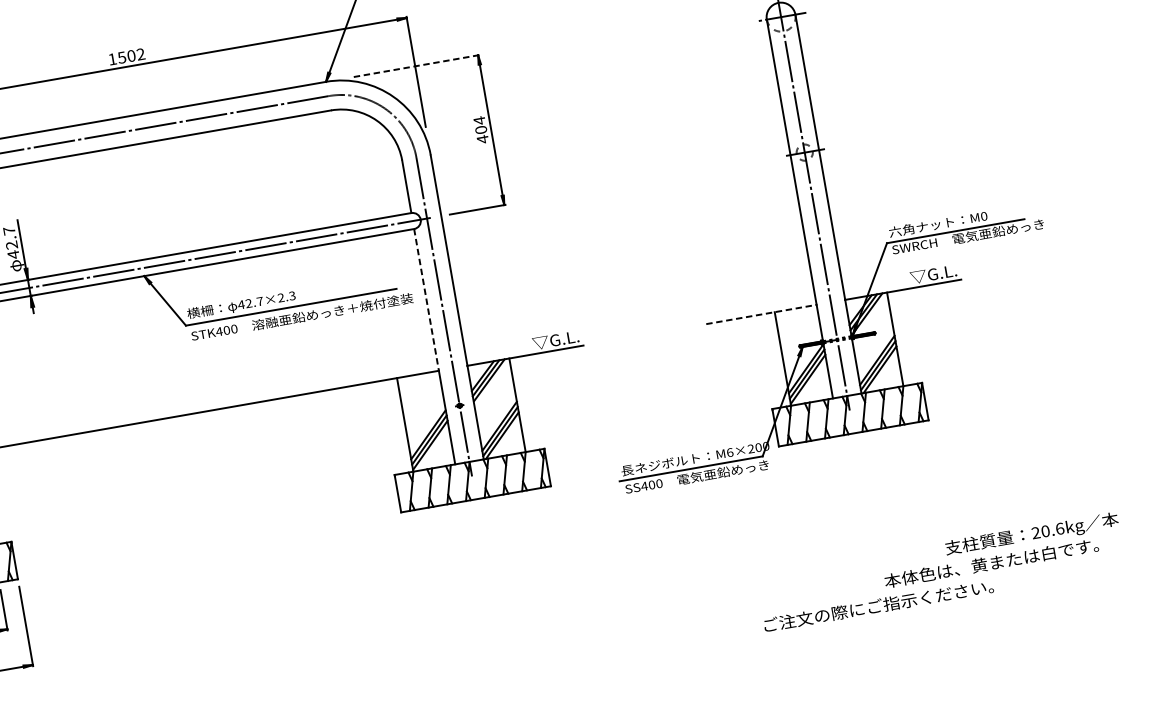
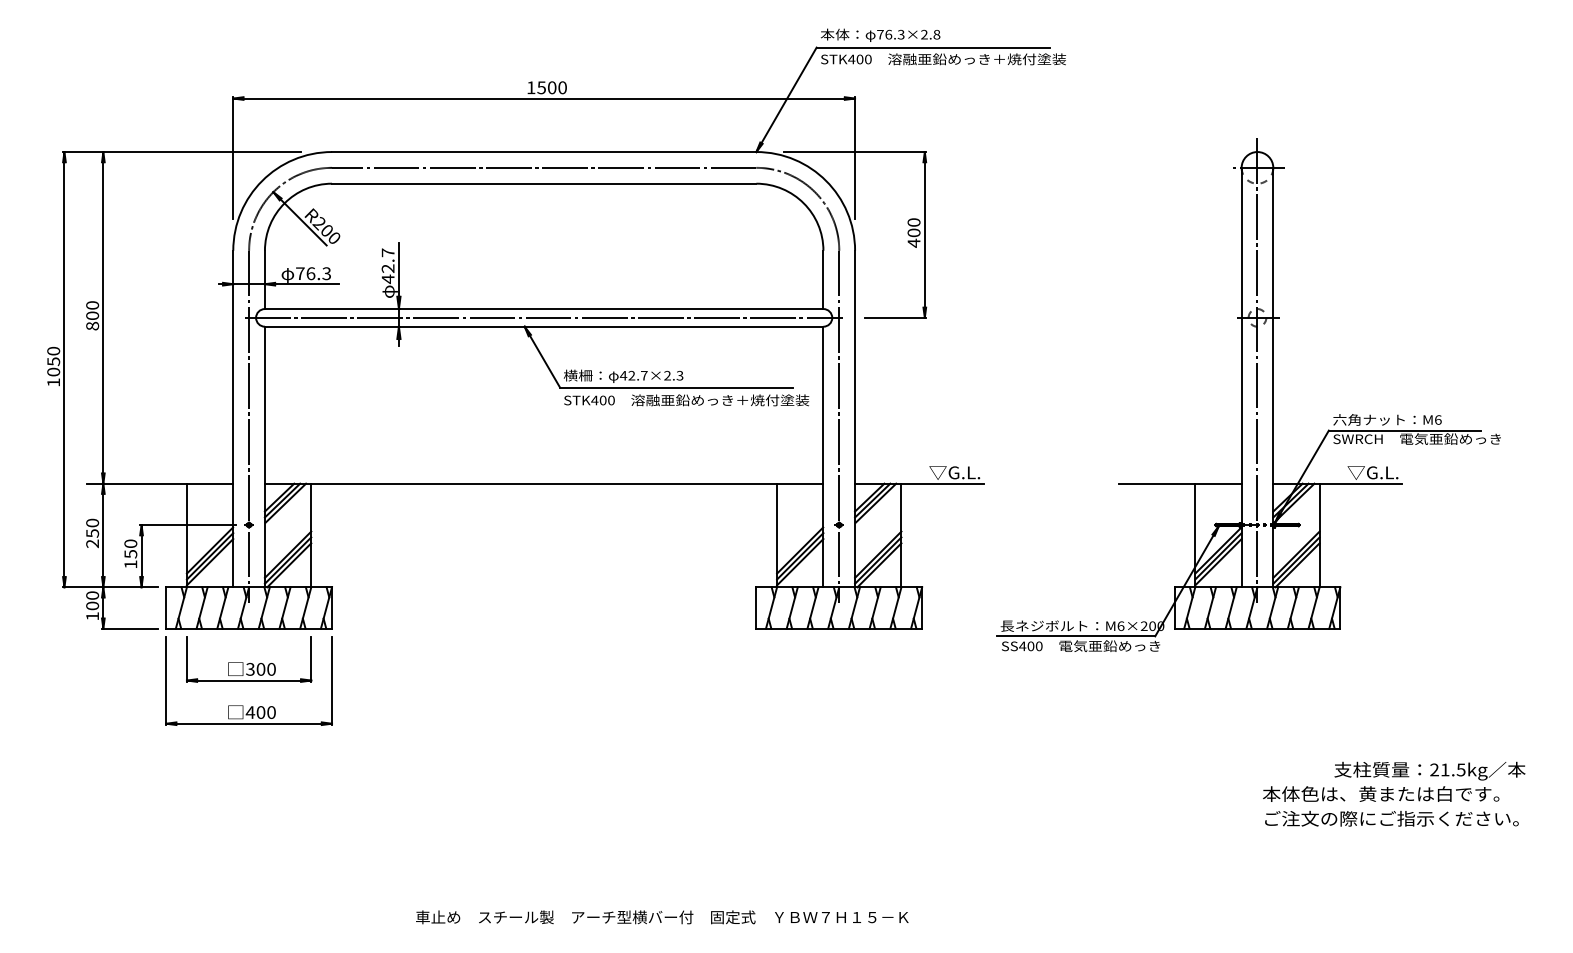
text: (140, 54) -> (562, 87), 1502 -> 1500
line: (414, 66) -> (854, 152), dashed -> solid
text: (479, 120) -> (913, 222), 404 -> 400
text: (984, 215) -> (1438, 419), M0 -> M6
line: (426, 300) -> (823, 405), dashed -> solid
line: (762, 314) -> (1181, 483), dashed -> solid
text: (1052, 529) -> (1453, 769), 20.6kg -> 21.5kg
text: (878, 605) -> (1391, 818), moved

